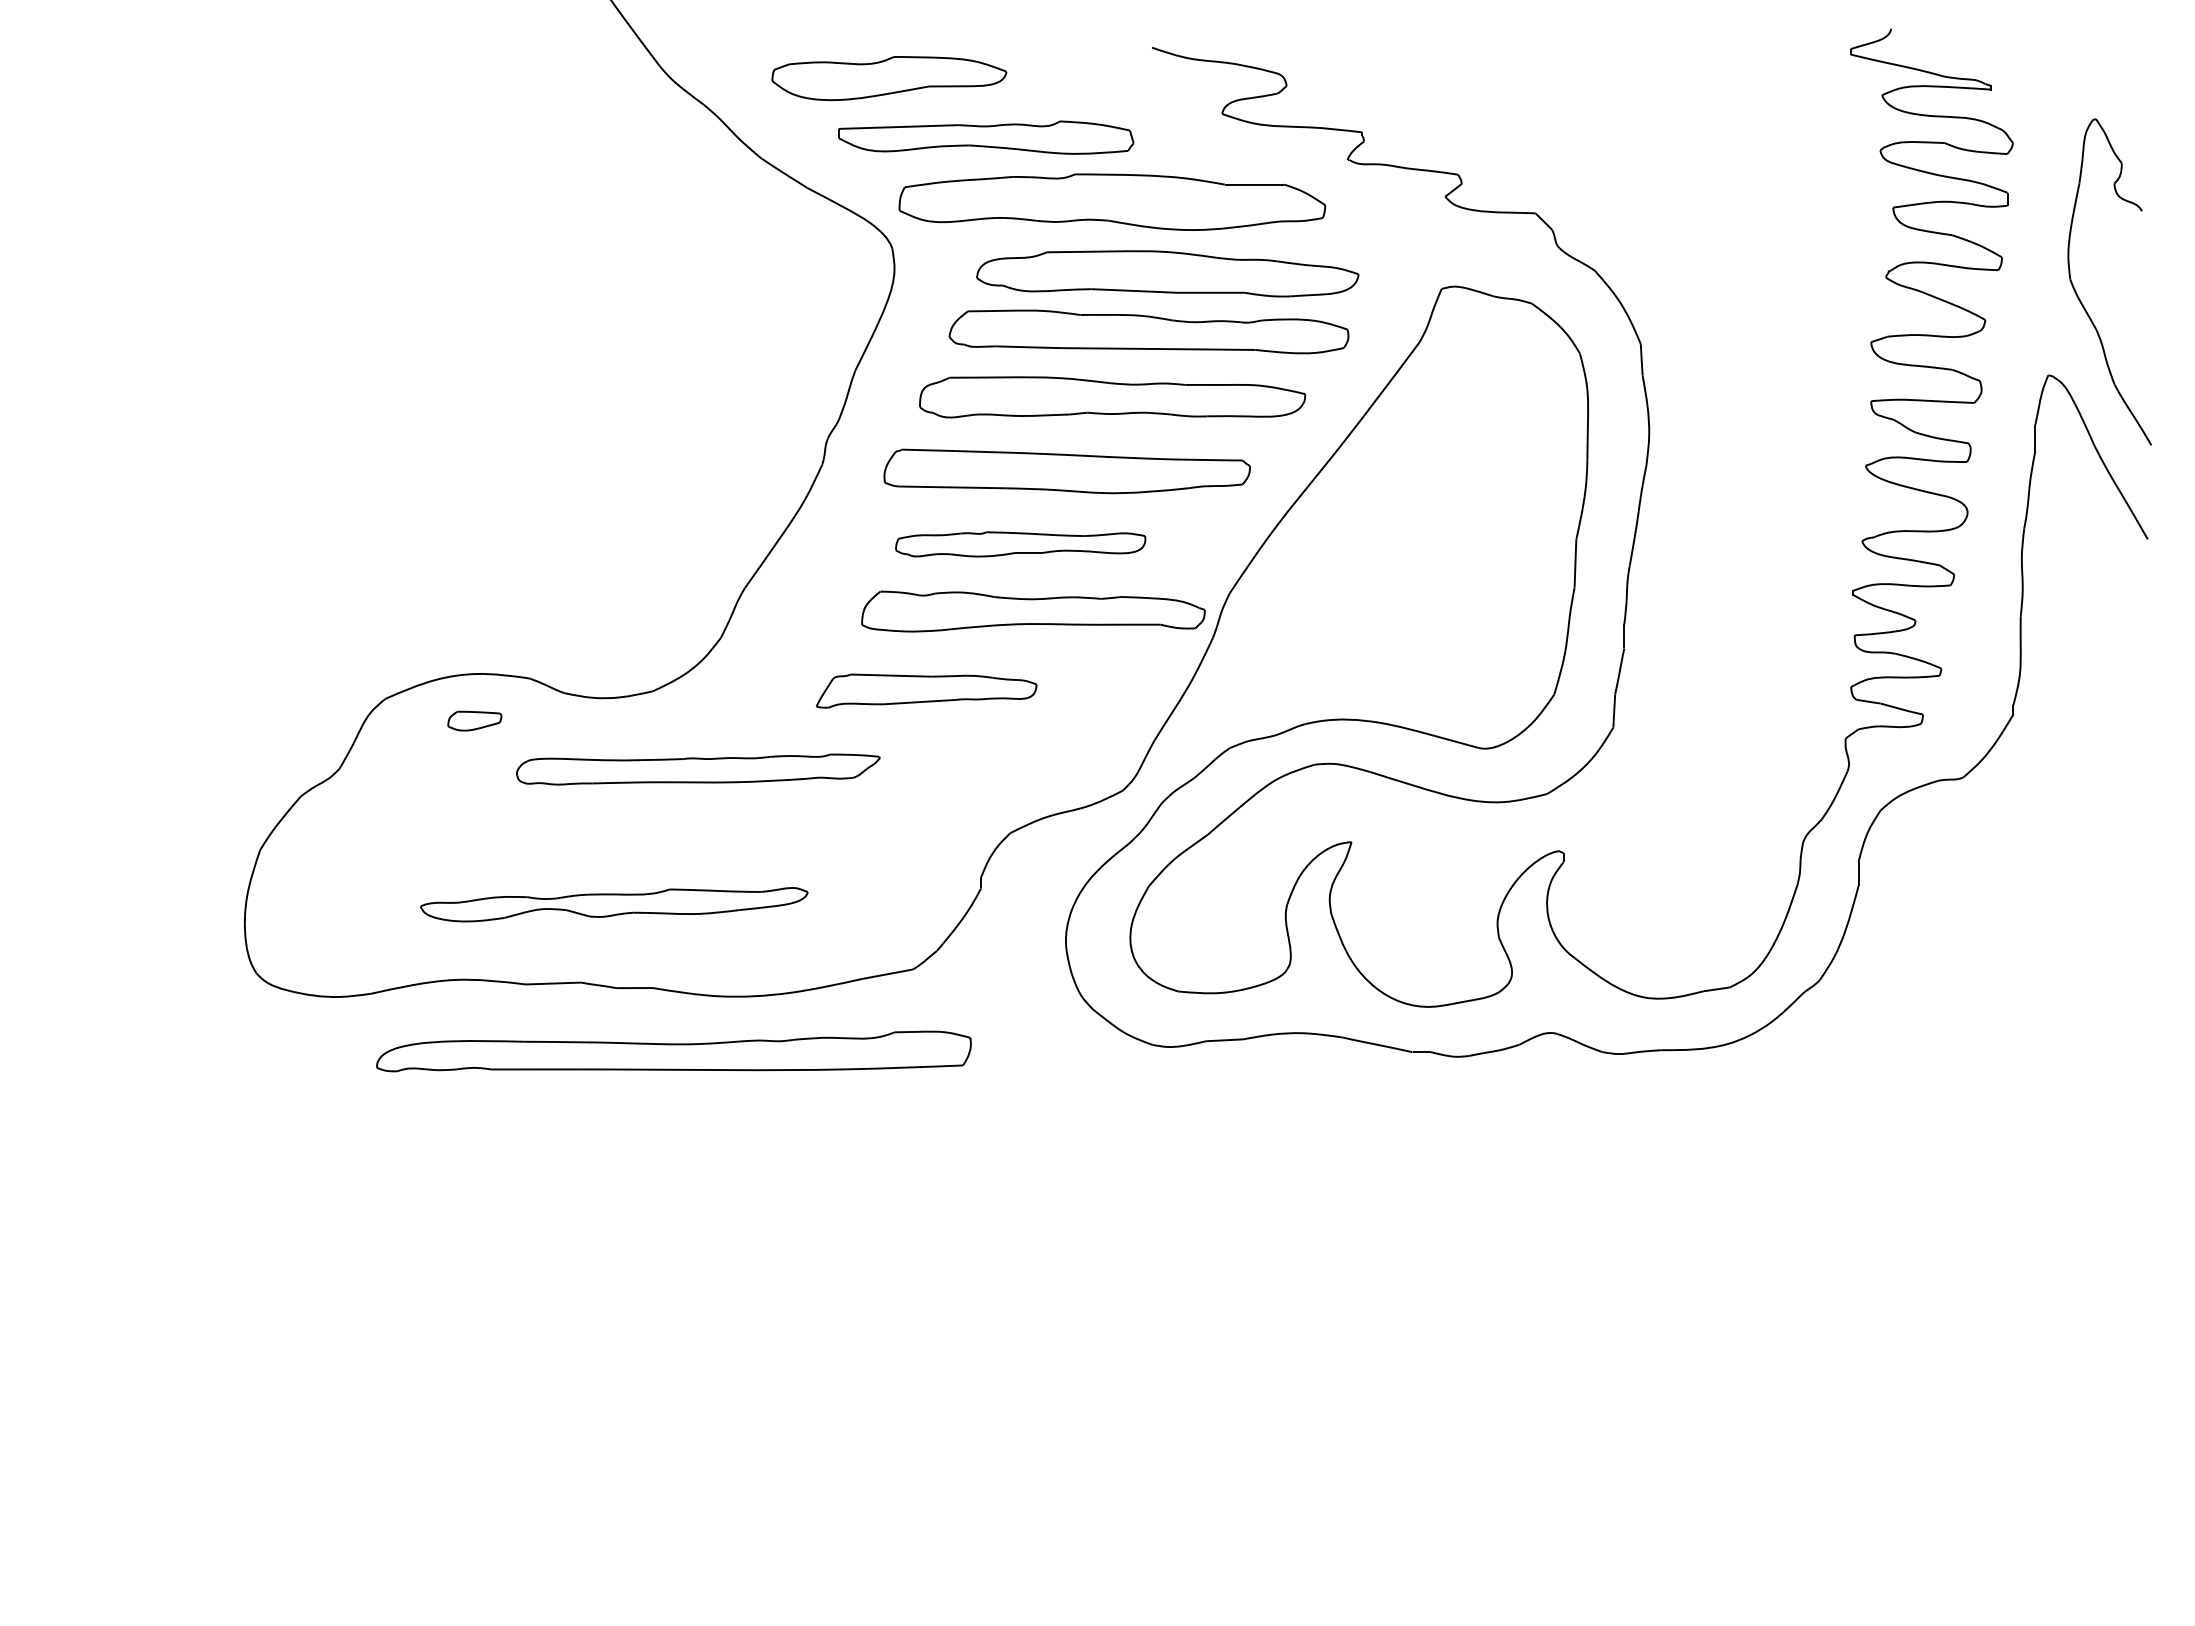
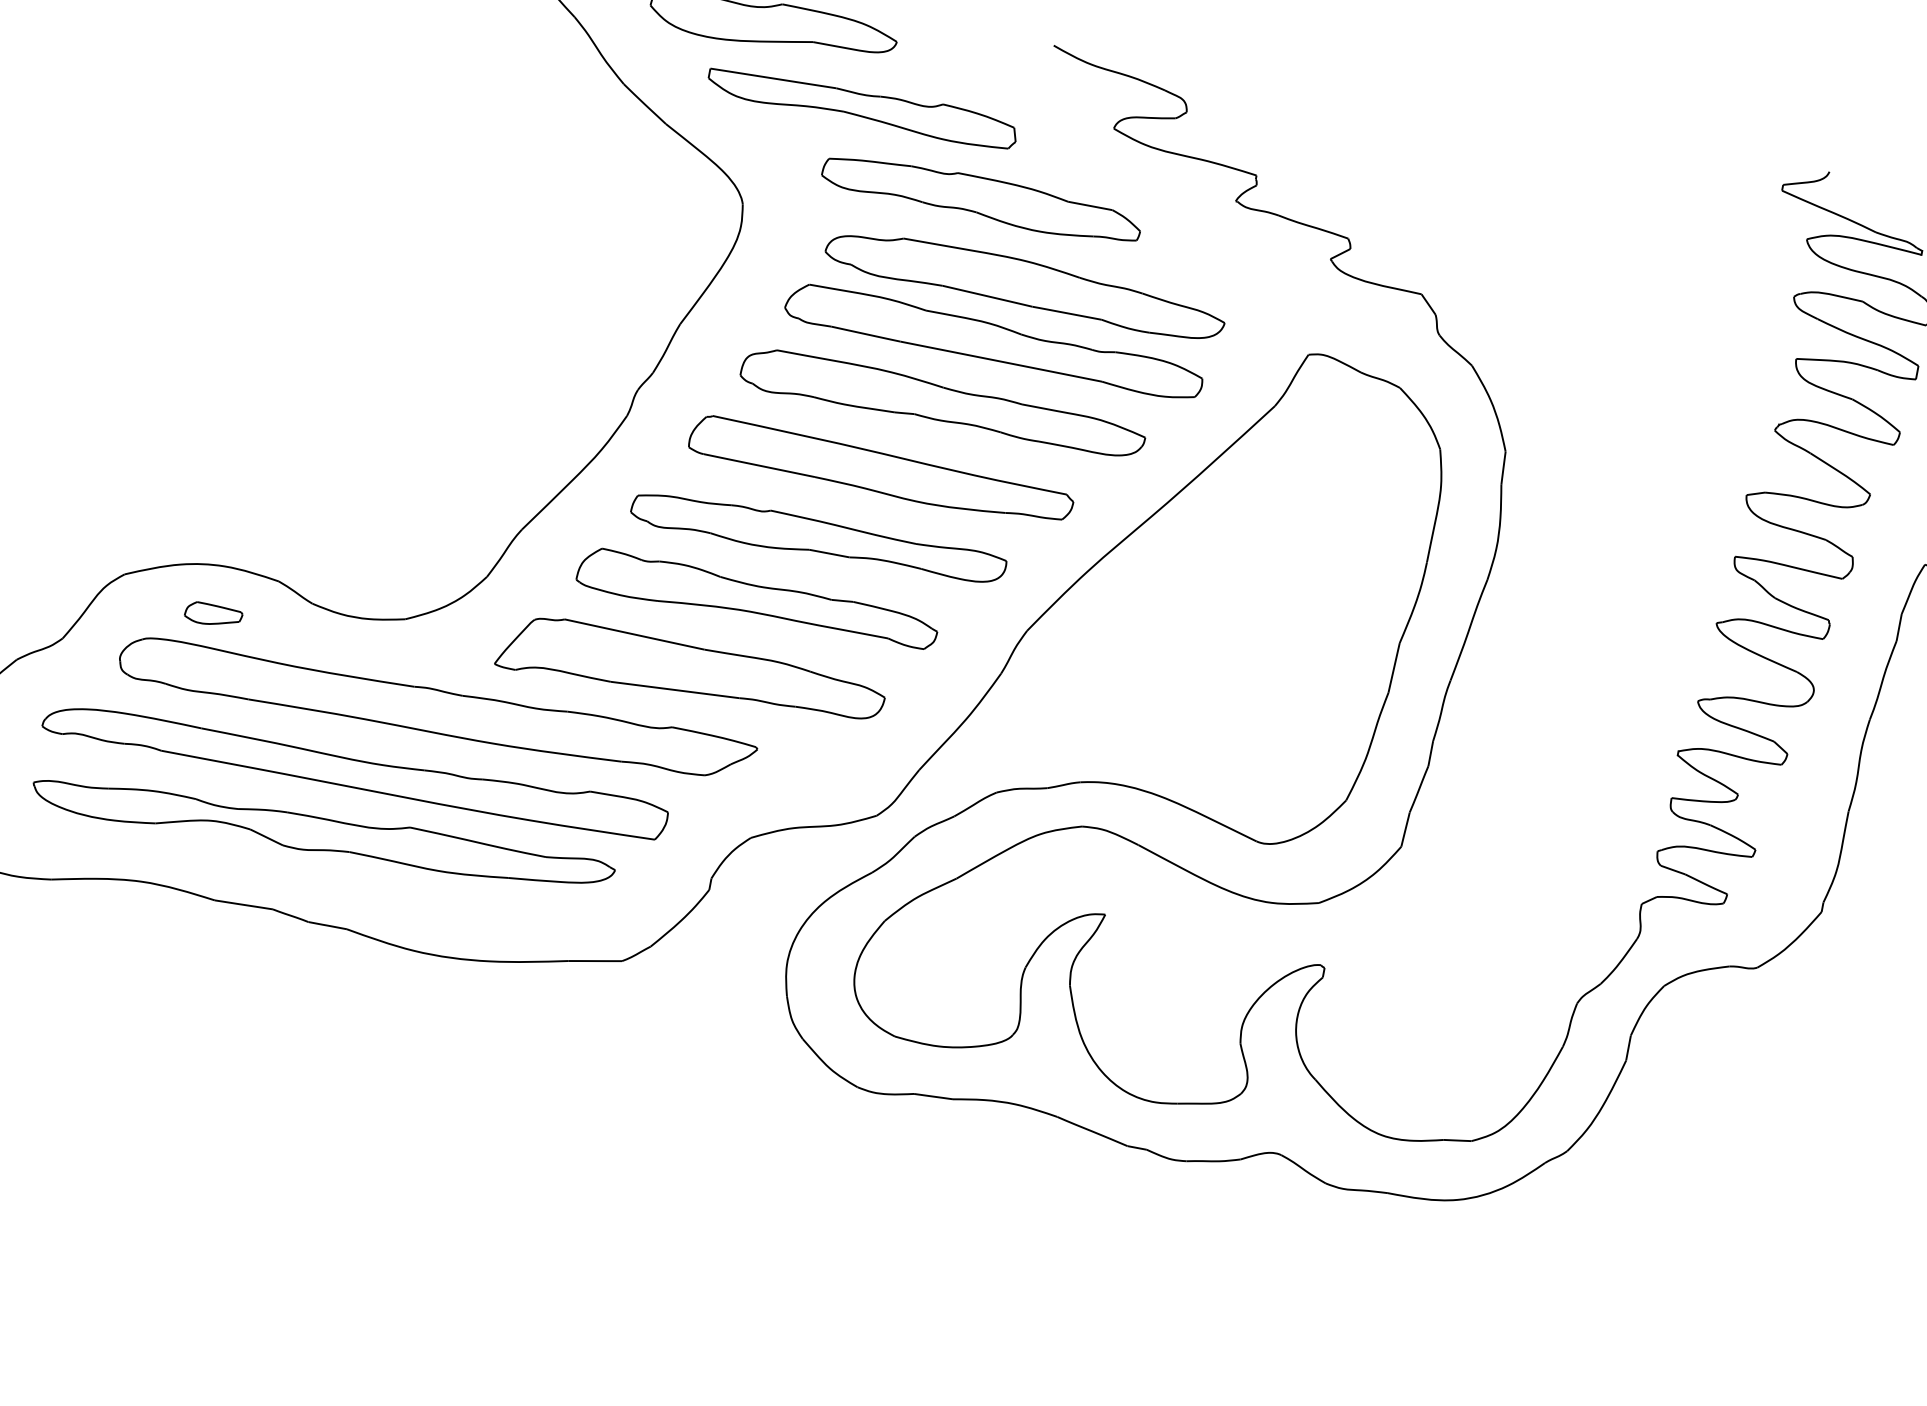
part: (1112, 201) -> (982, 198), size x0.71
part: (1020, 544) -> (818, 538), size x1.43
part: (1033, 611) -> (758, 599), moved
part: (926, 690) -> (691, 672), size x1.67
part: (698, 769) -> (437, 709), size x1.67
part: (614, 904) -> (323, 834), size x1.43
part: (673, 1051) -> (355, 767), moved

